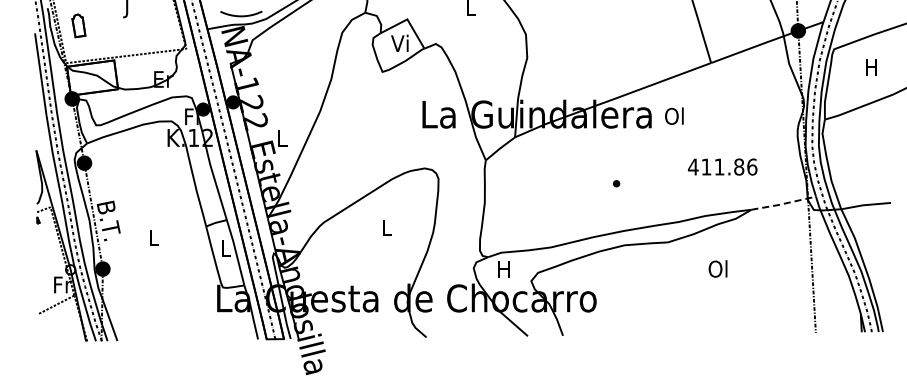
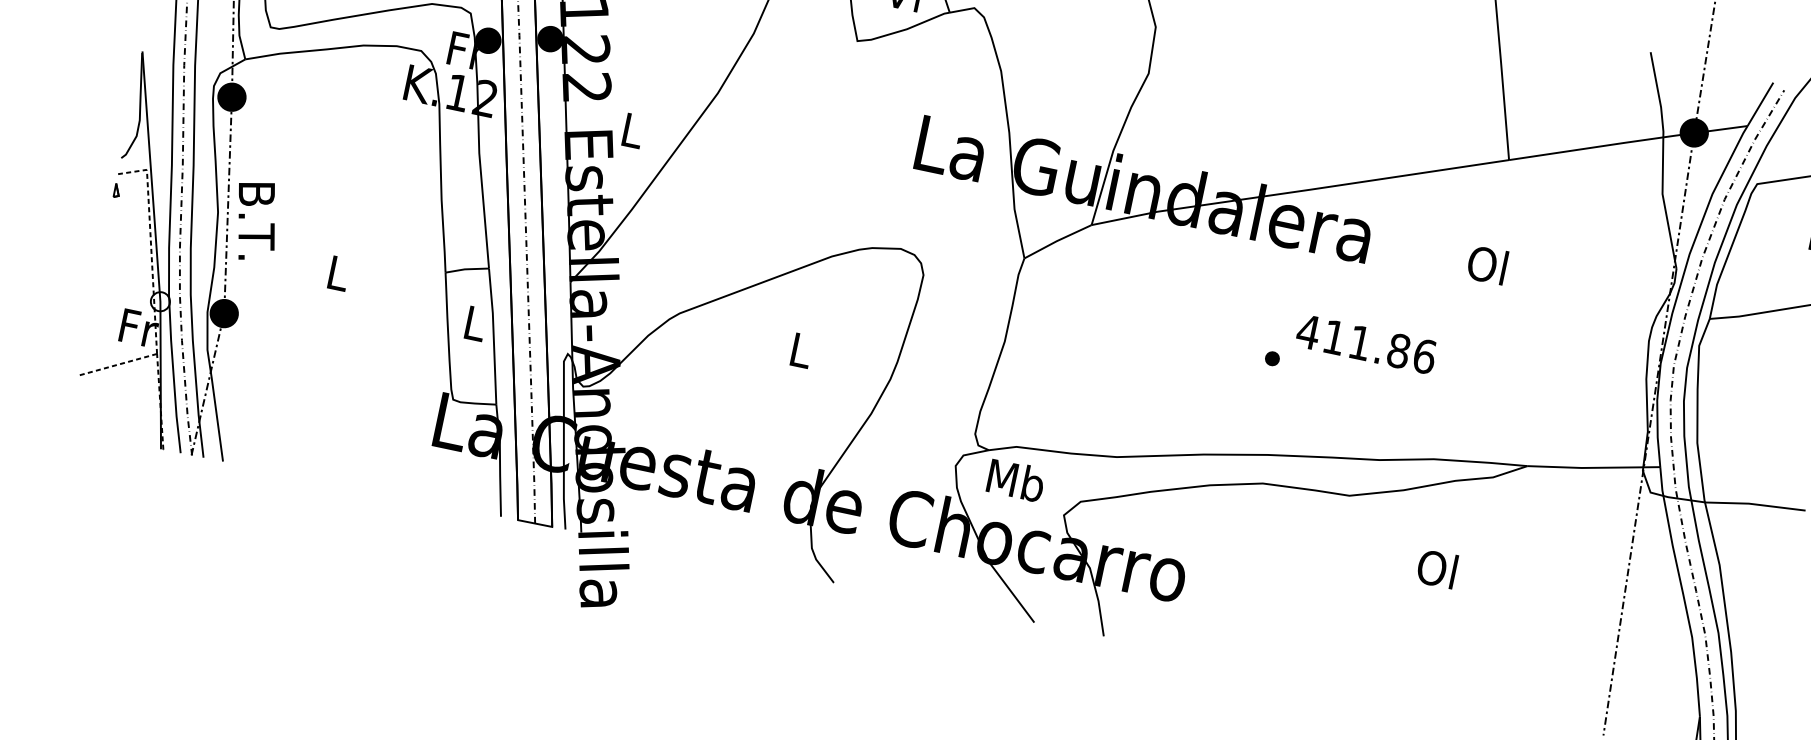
text: (674, 115) -> (1487, 263), moved
text: (722, 166) -> (1366, 343), moved
line: (783, 203) -> (1593, 467), dashed -> solid
text: (504, 268) -> (1016, 479), H -> Mb

